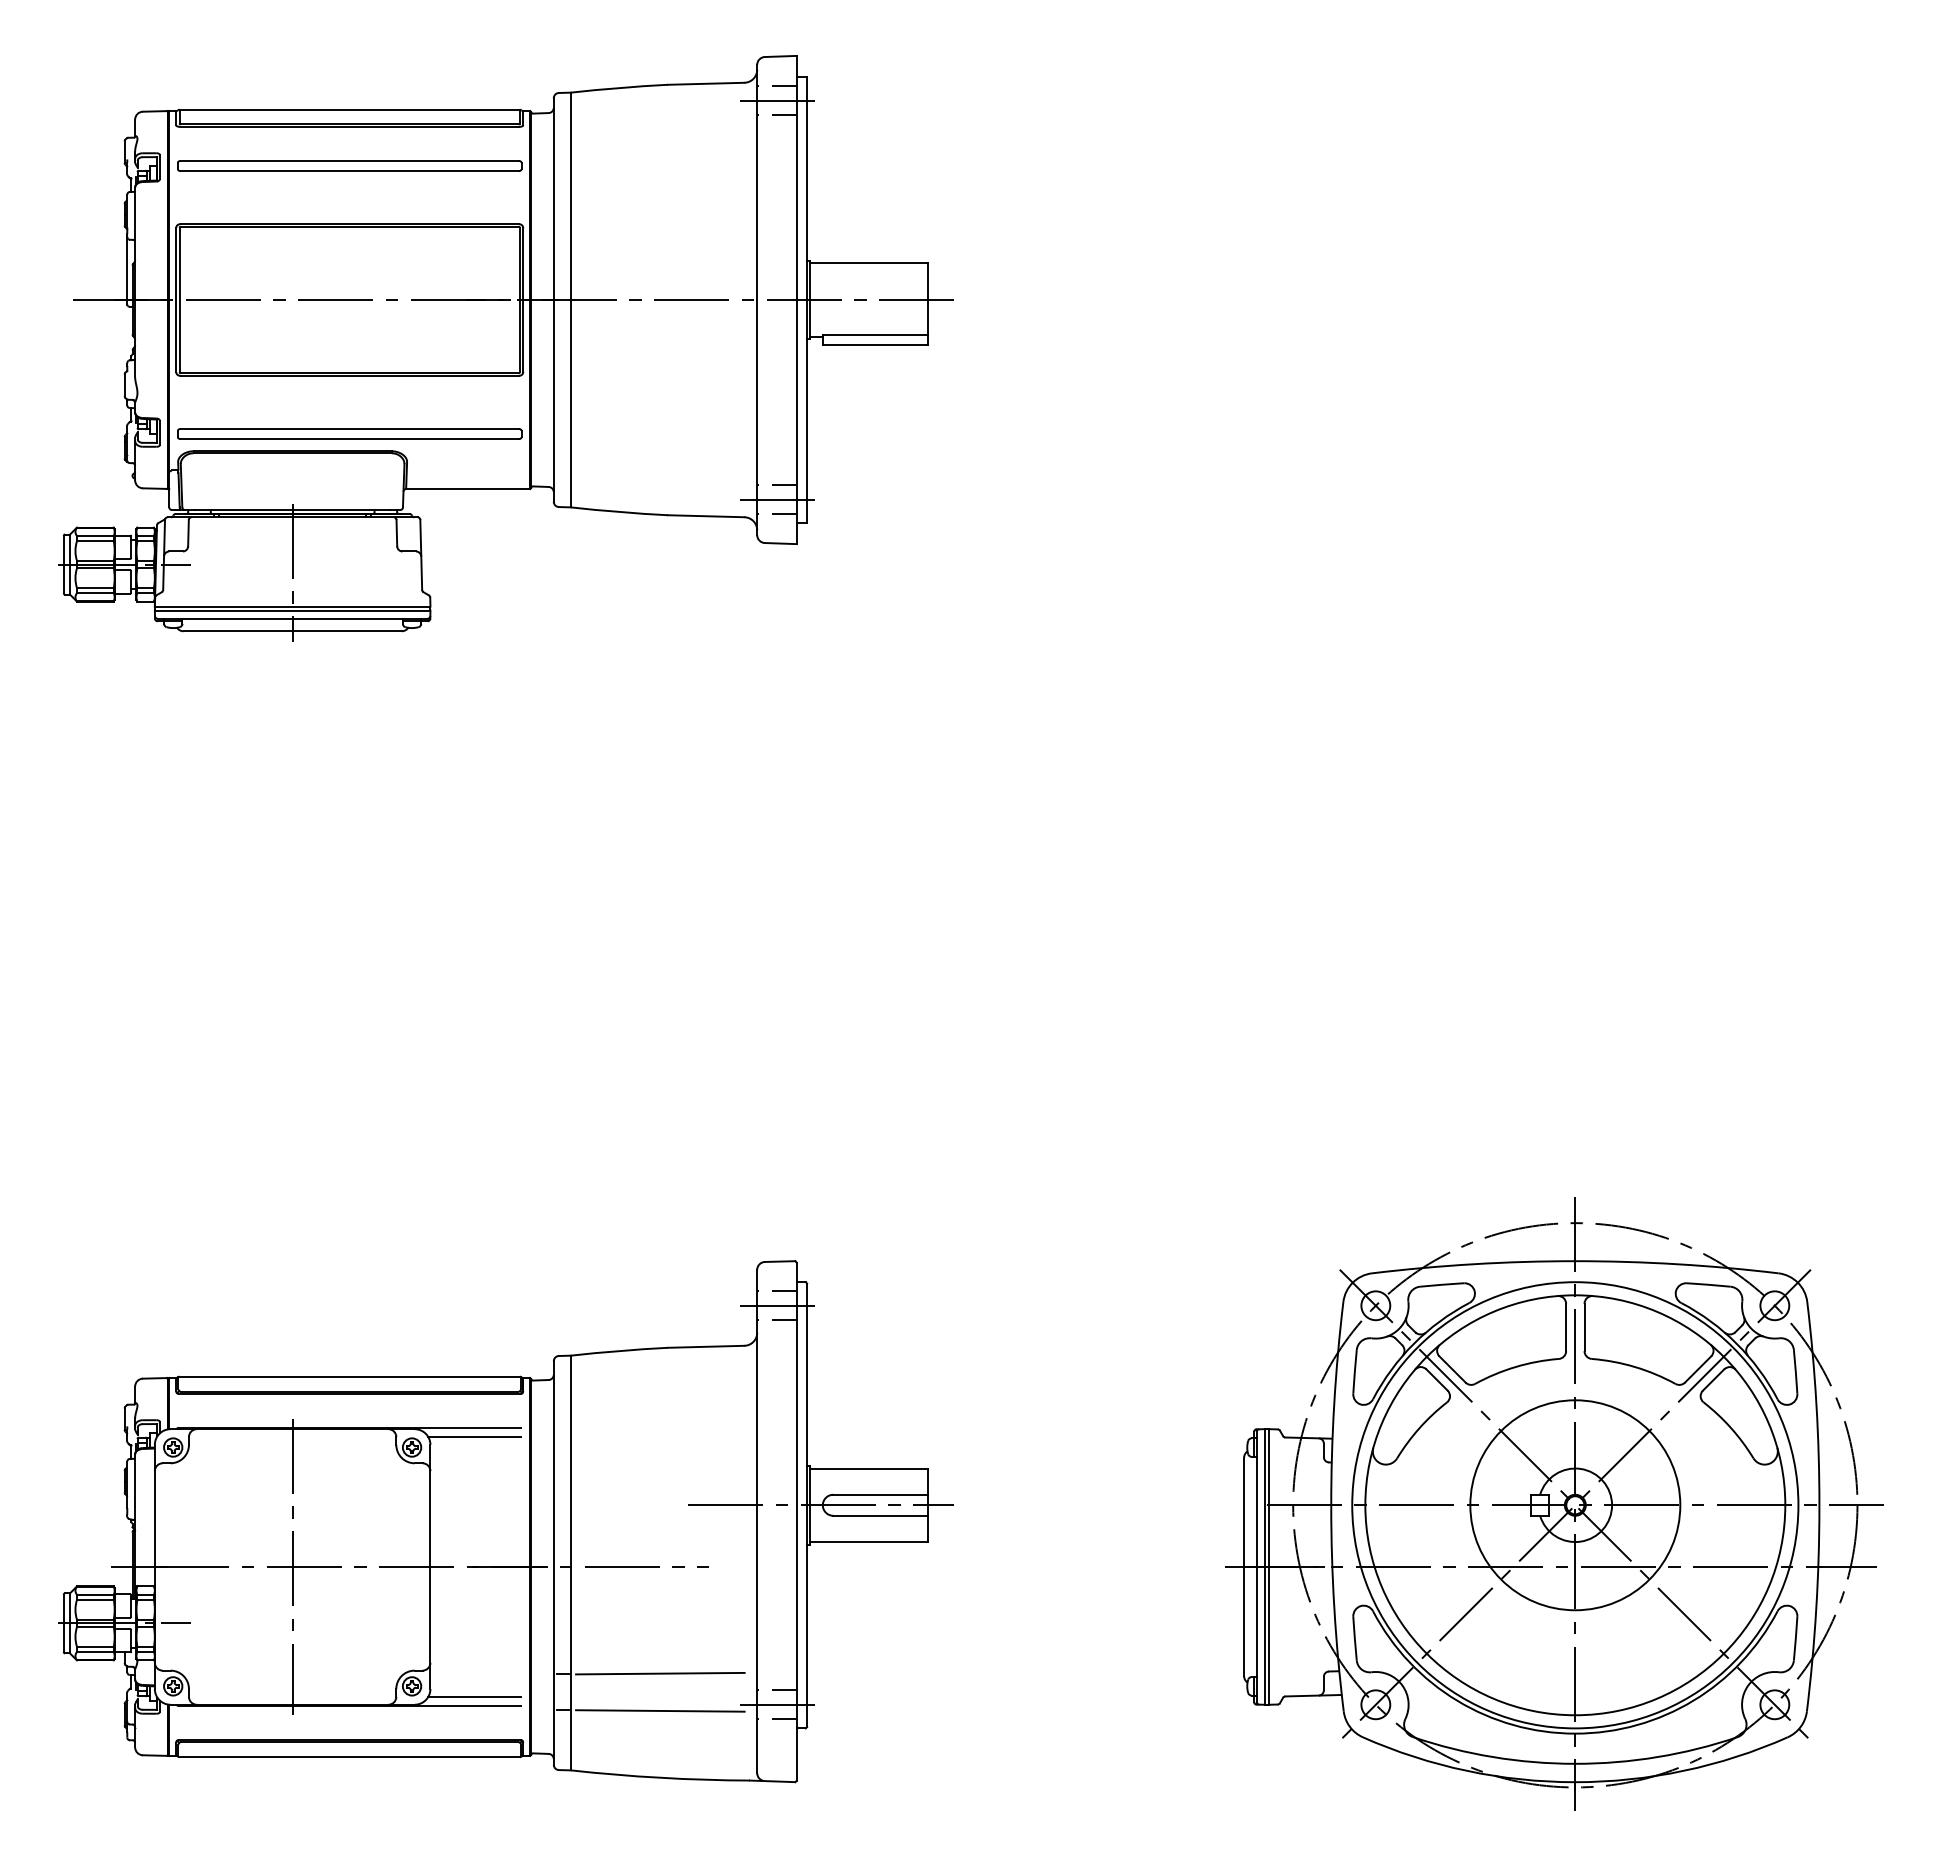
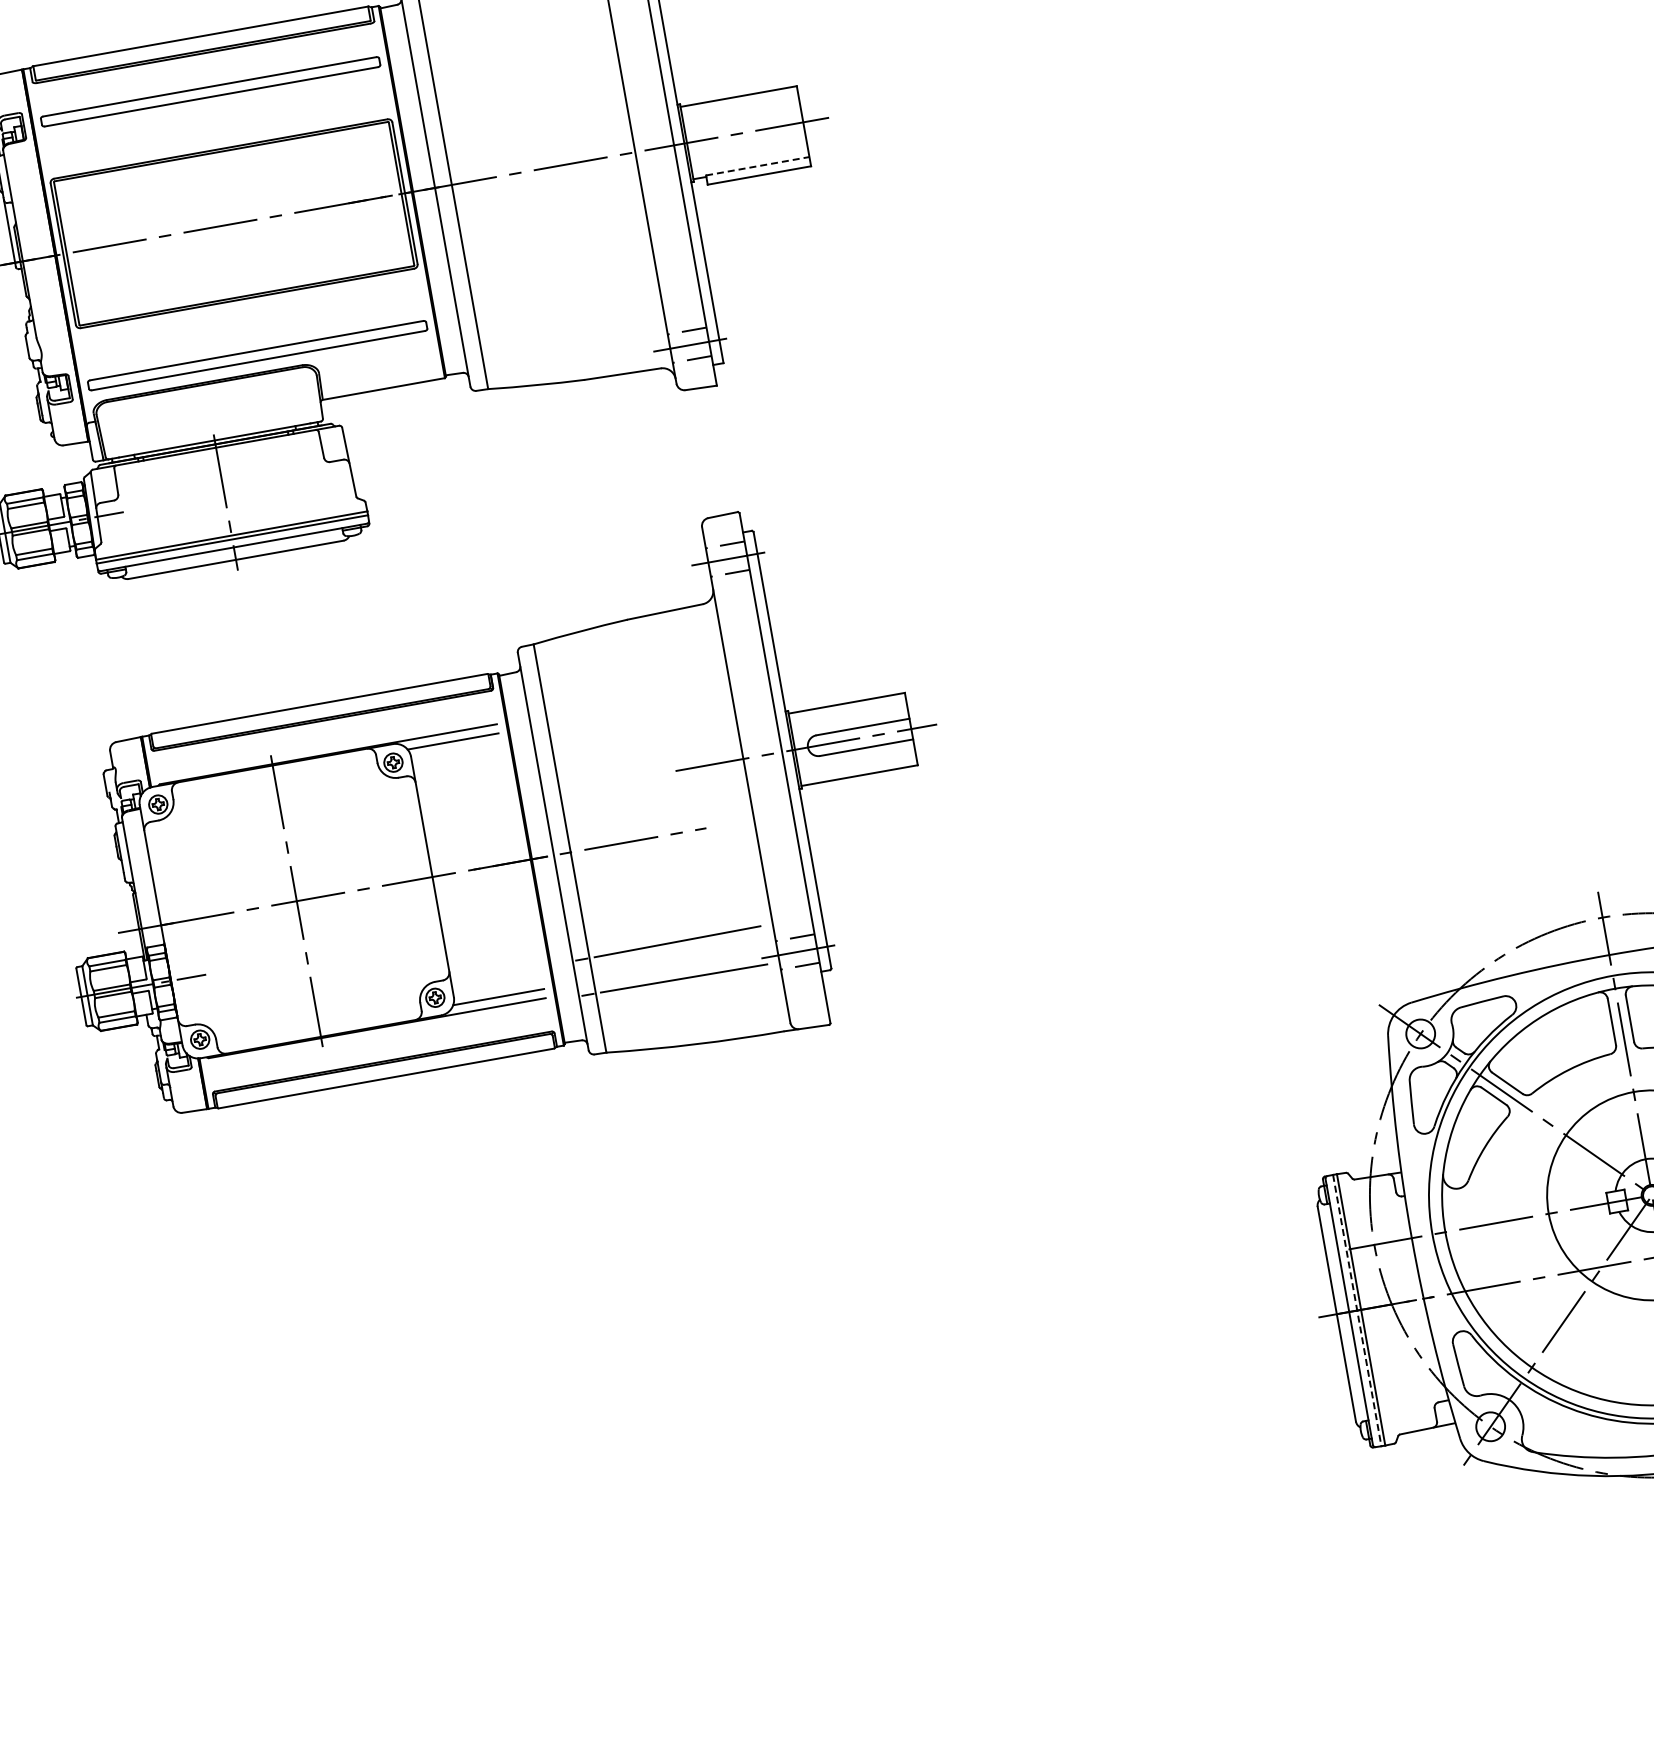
line: (875, 335) -> (757, 166), solid -> dashed
part: (505, 1521) -> (498, 819), moved
line: (1264, 1566) -> (1356, 1310), solid -> dashed

